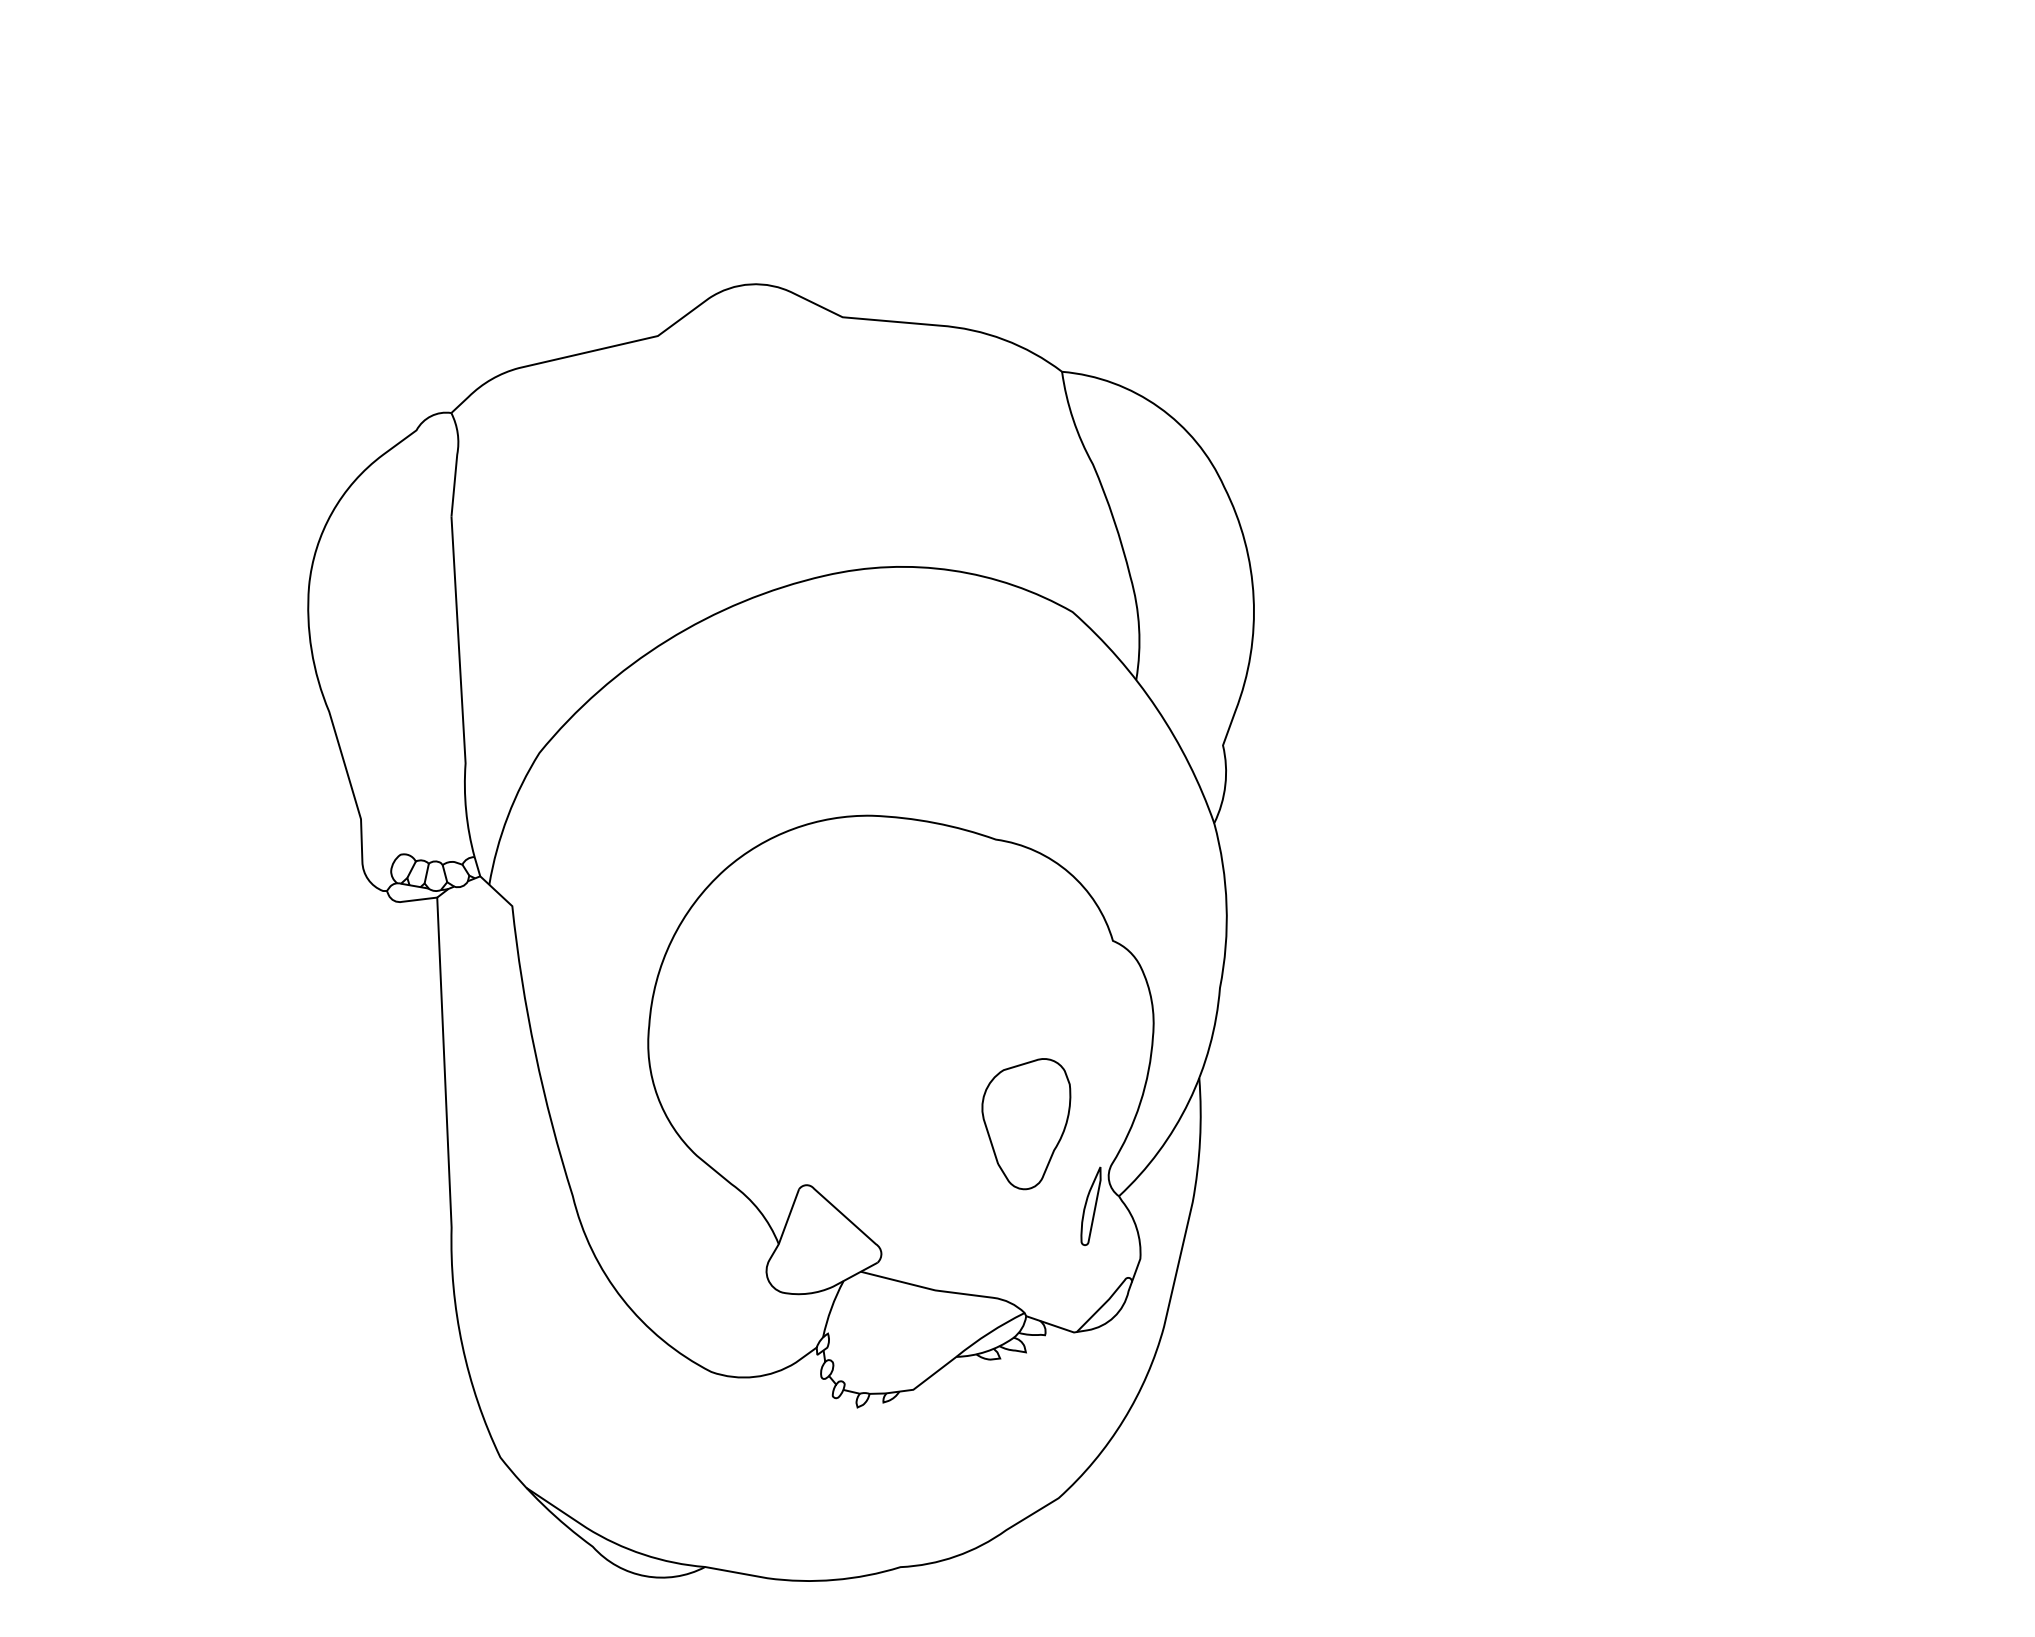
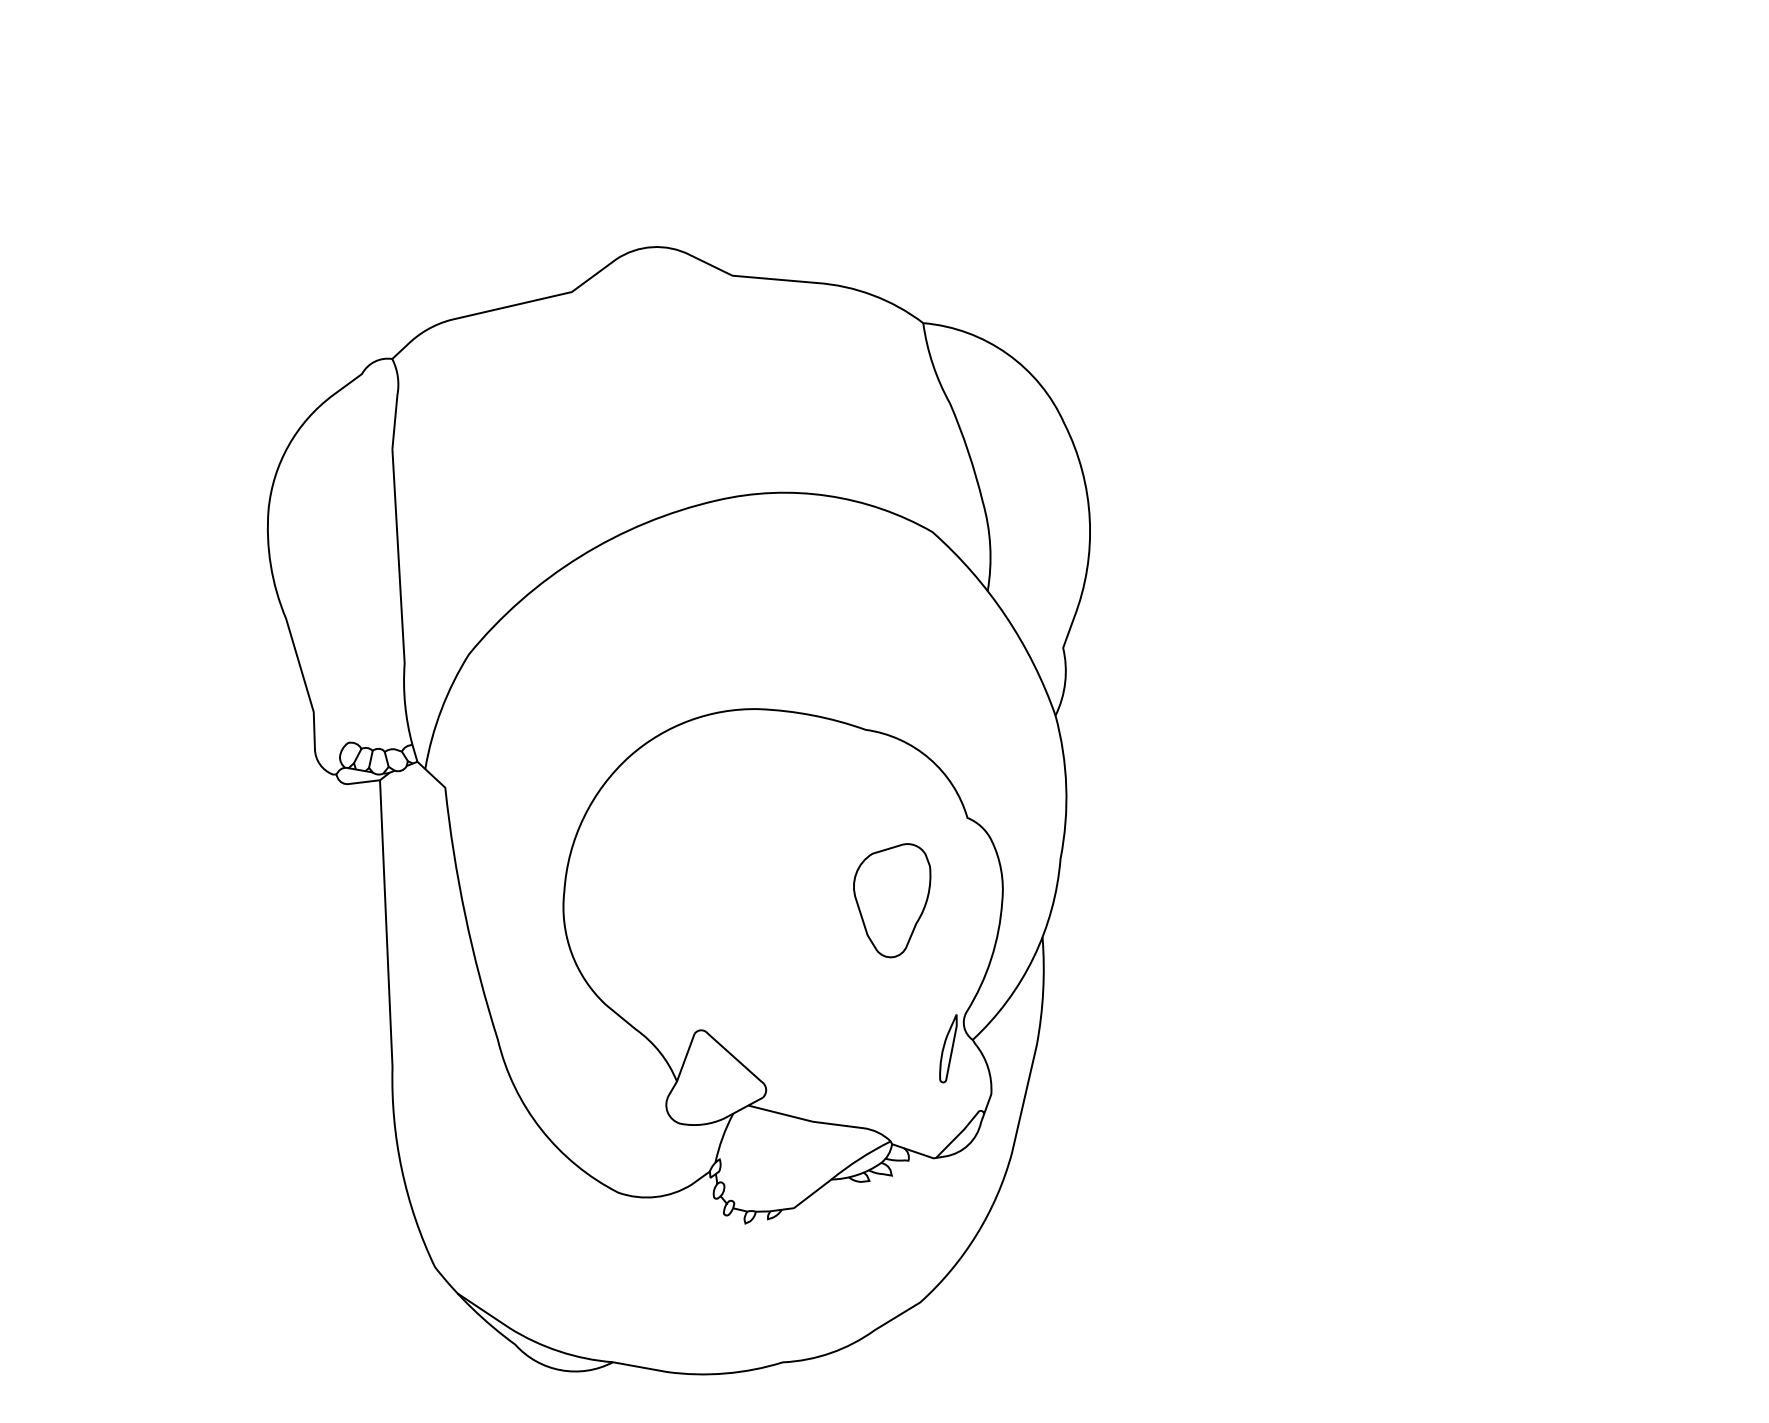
part: (1026, 1124) -> (892, 901), moved

